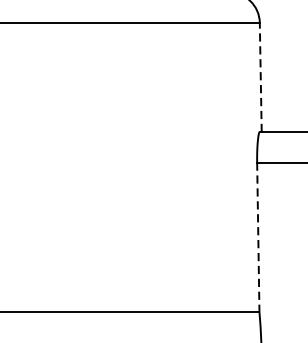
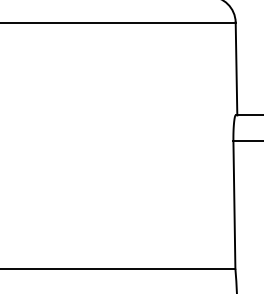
line: (260, 76) -> (236, 68), dashed -> solid
line: (258, 237) -> (234, 205), dashed -> solid

